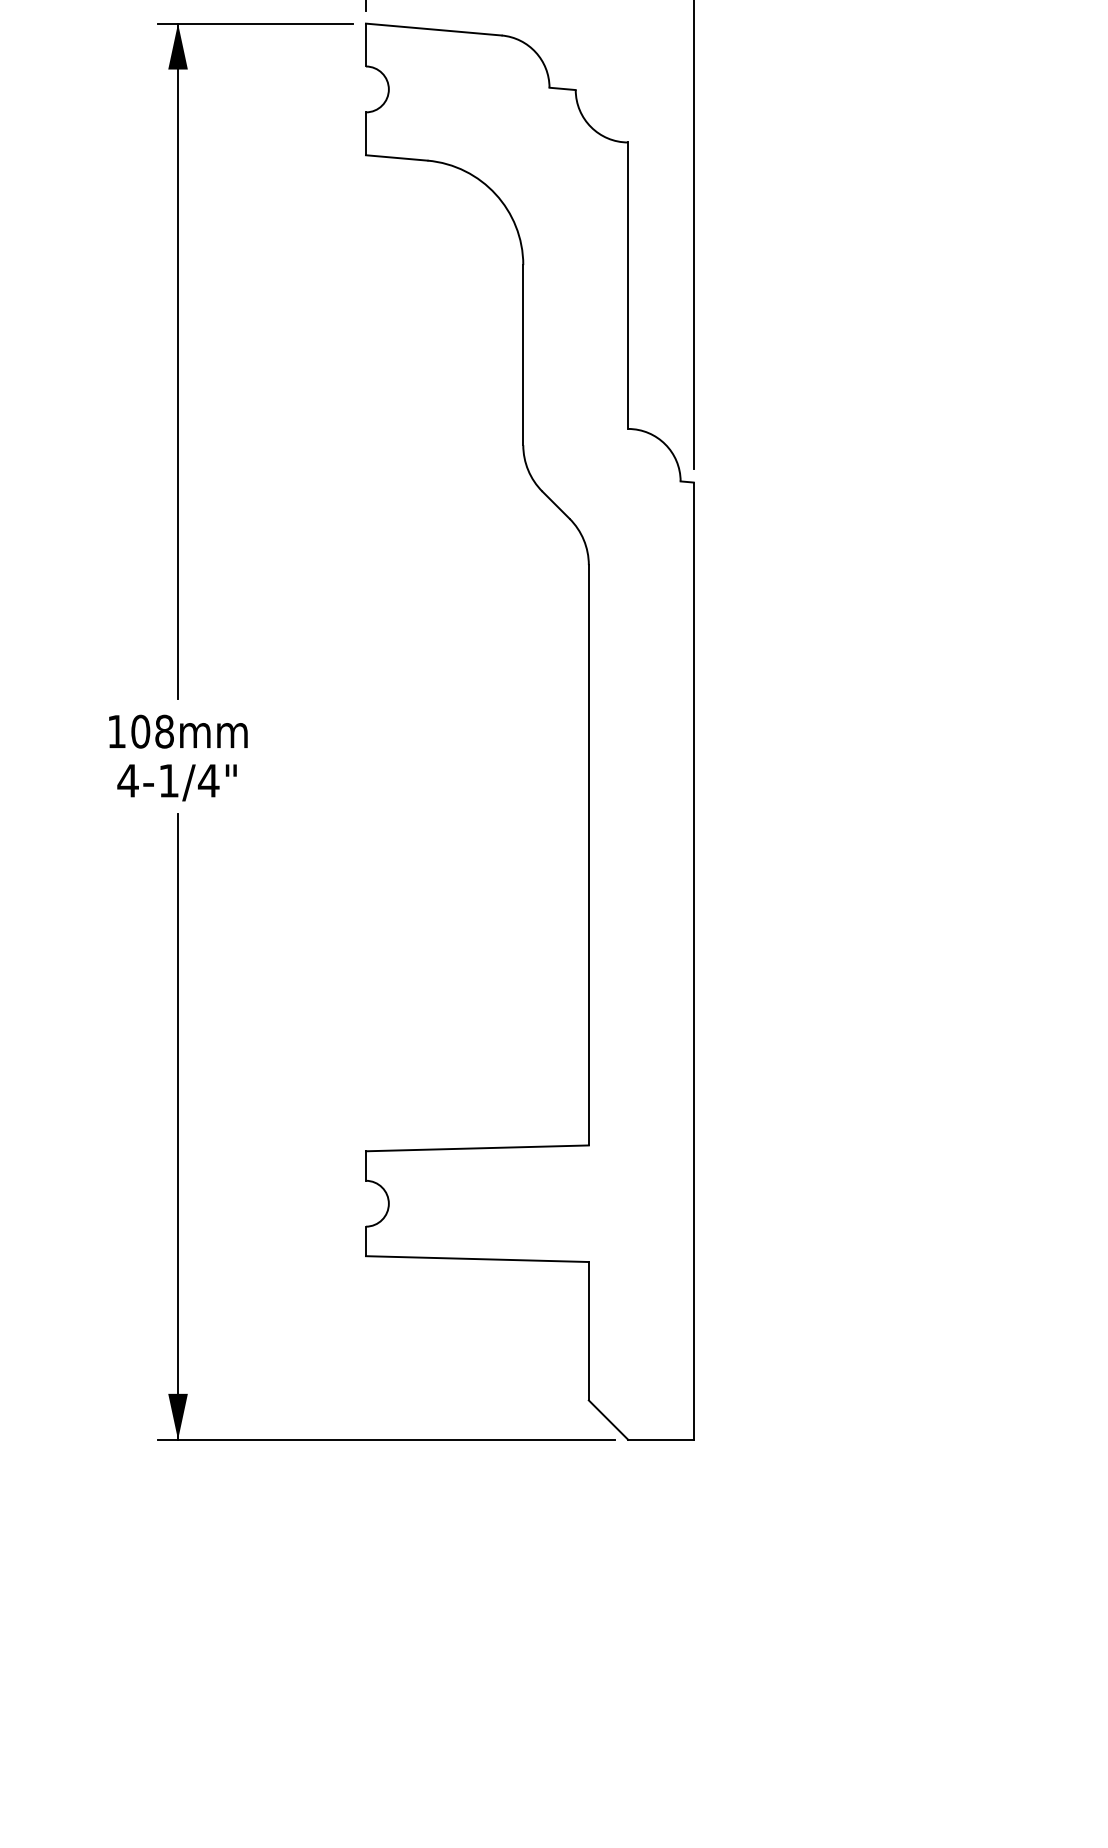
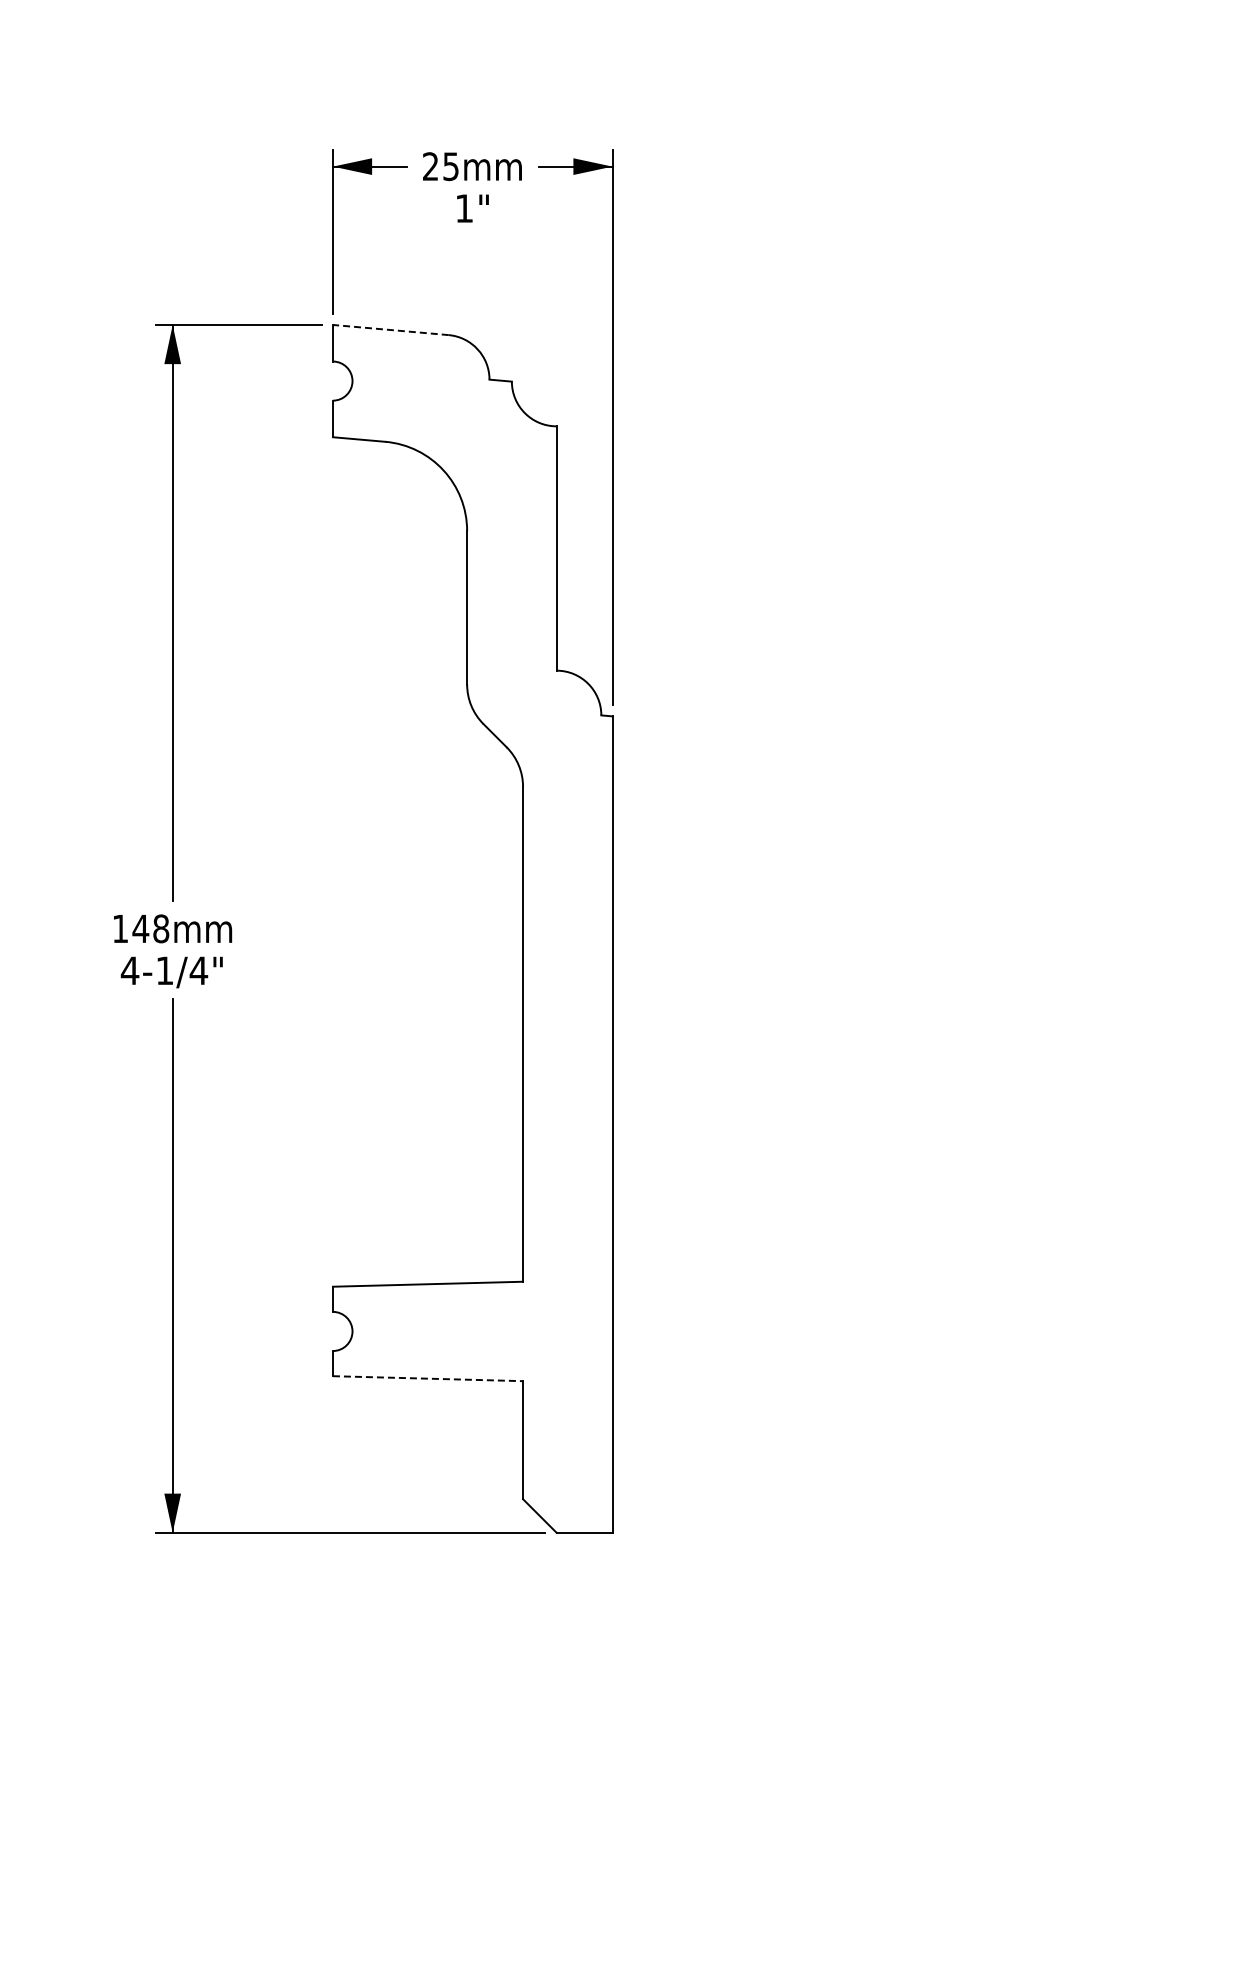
line: (433, 30) -> (390, 330), solid -> dashed
text: (140, 731) -> (140, 928), 108 -> 148
line: (477, 1258) -> (428, 1378), solid -> dashed

